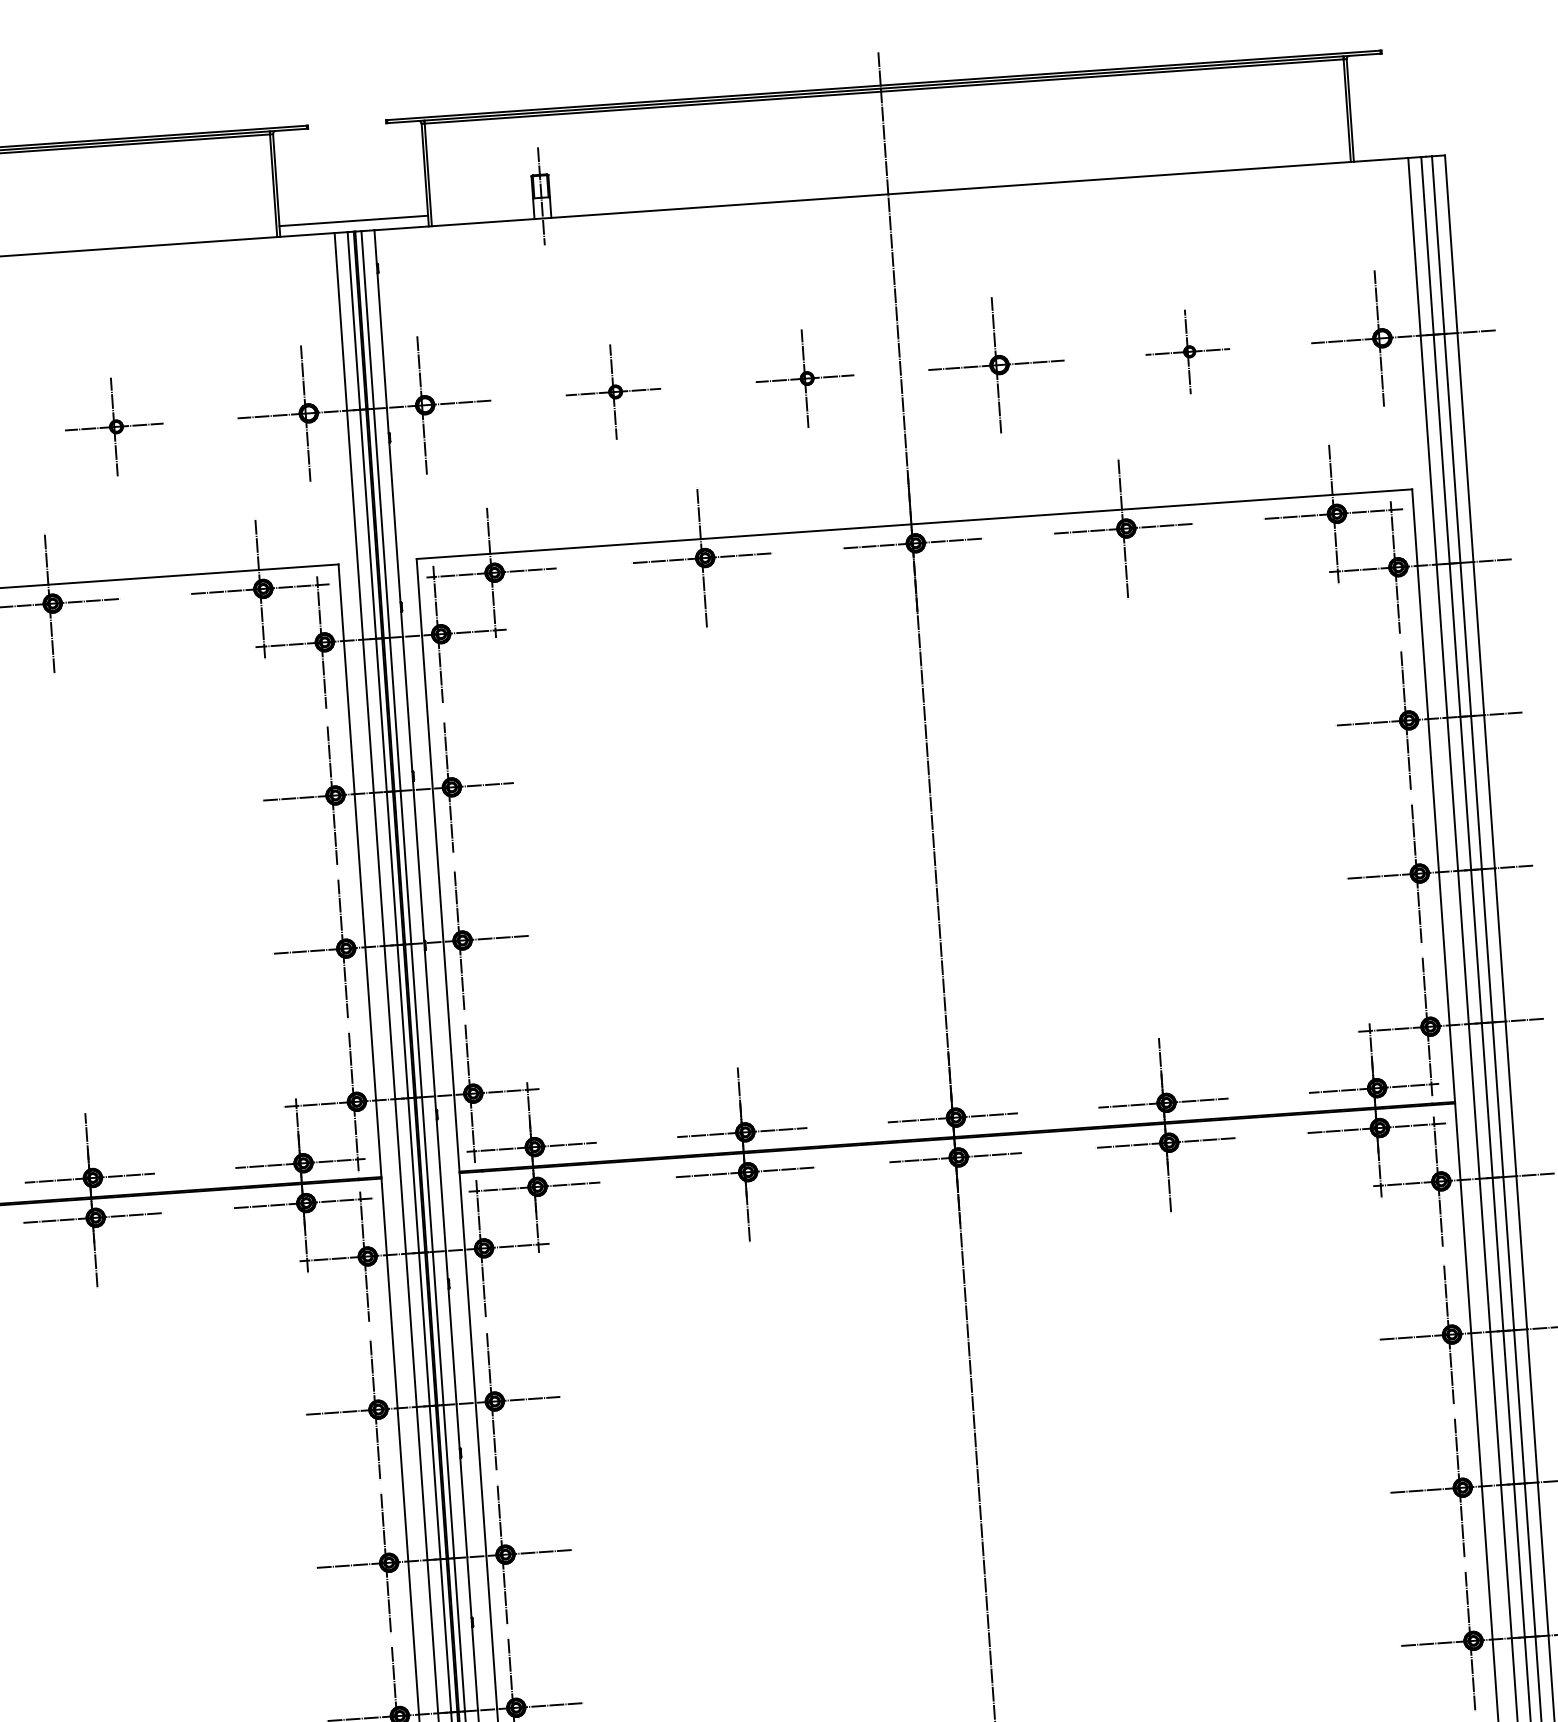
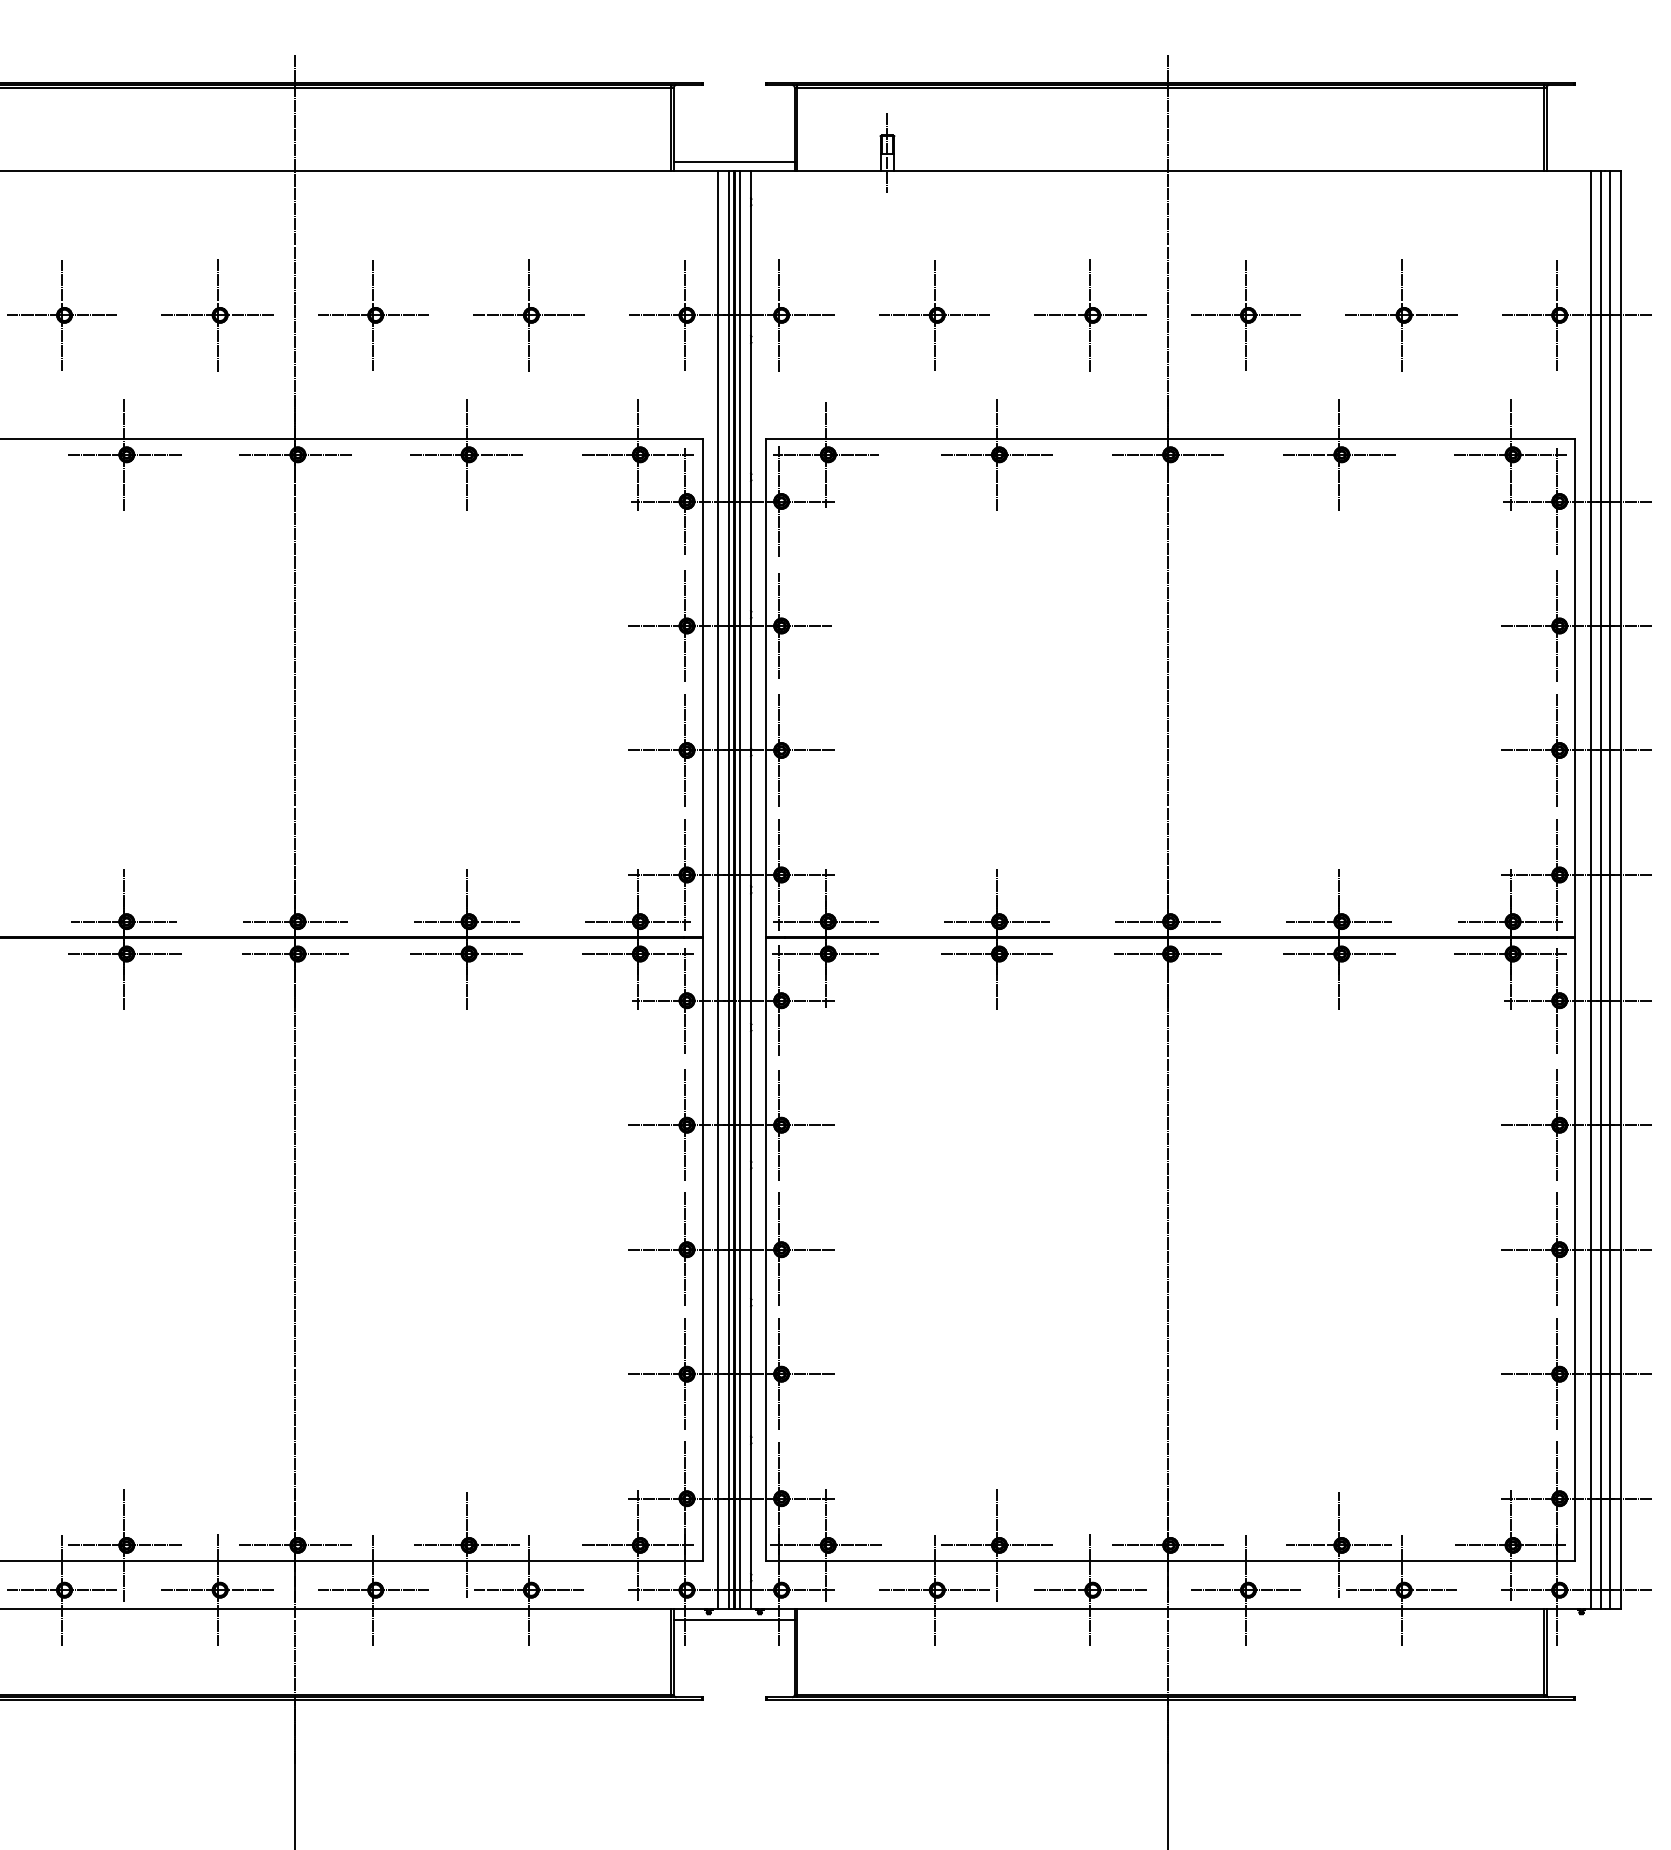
part: (1187, 352) -> (1401, 315), size x1.67
part: (805, 378) -> (1090, 315), size x1.43
part: (613, 392) -> (934, 315), size x1.43
part: (113, 427) -> (528, 315), size x1.43

